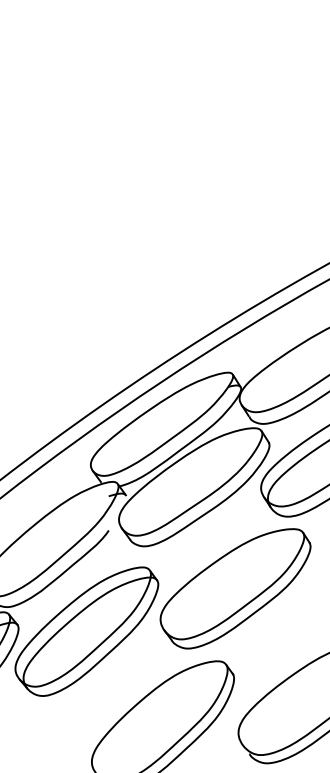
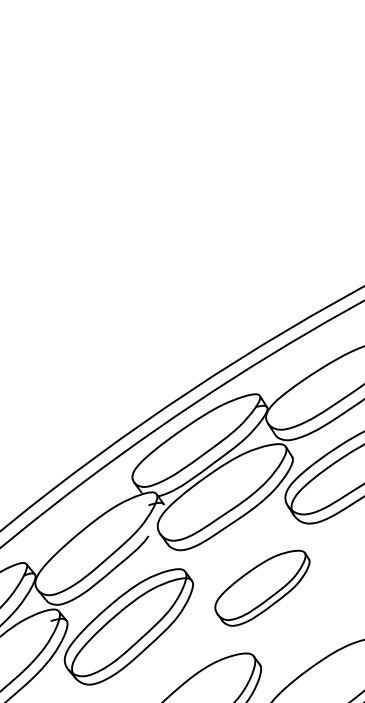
part: (235, 587) -> (262, 587), size x0.7

